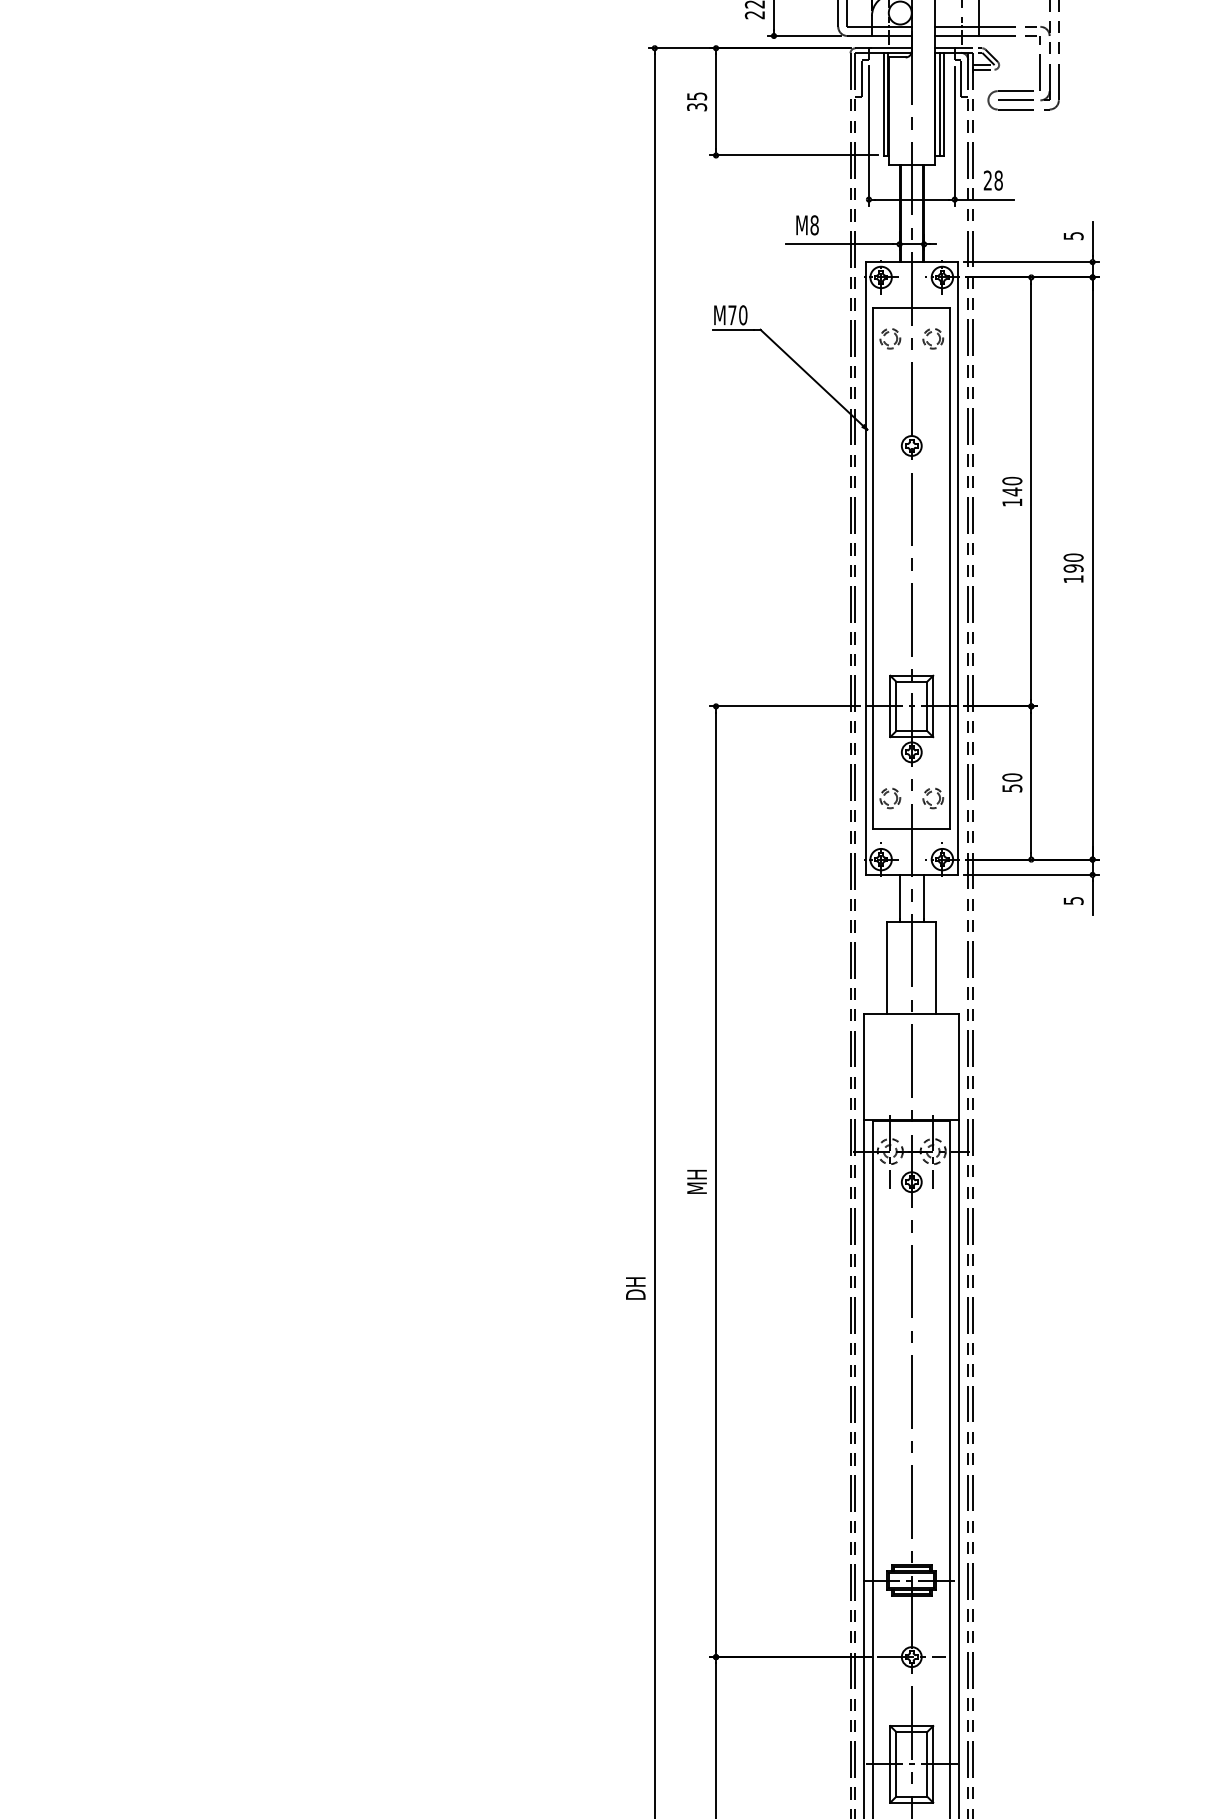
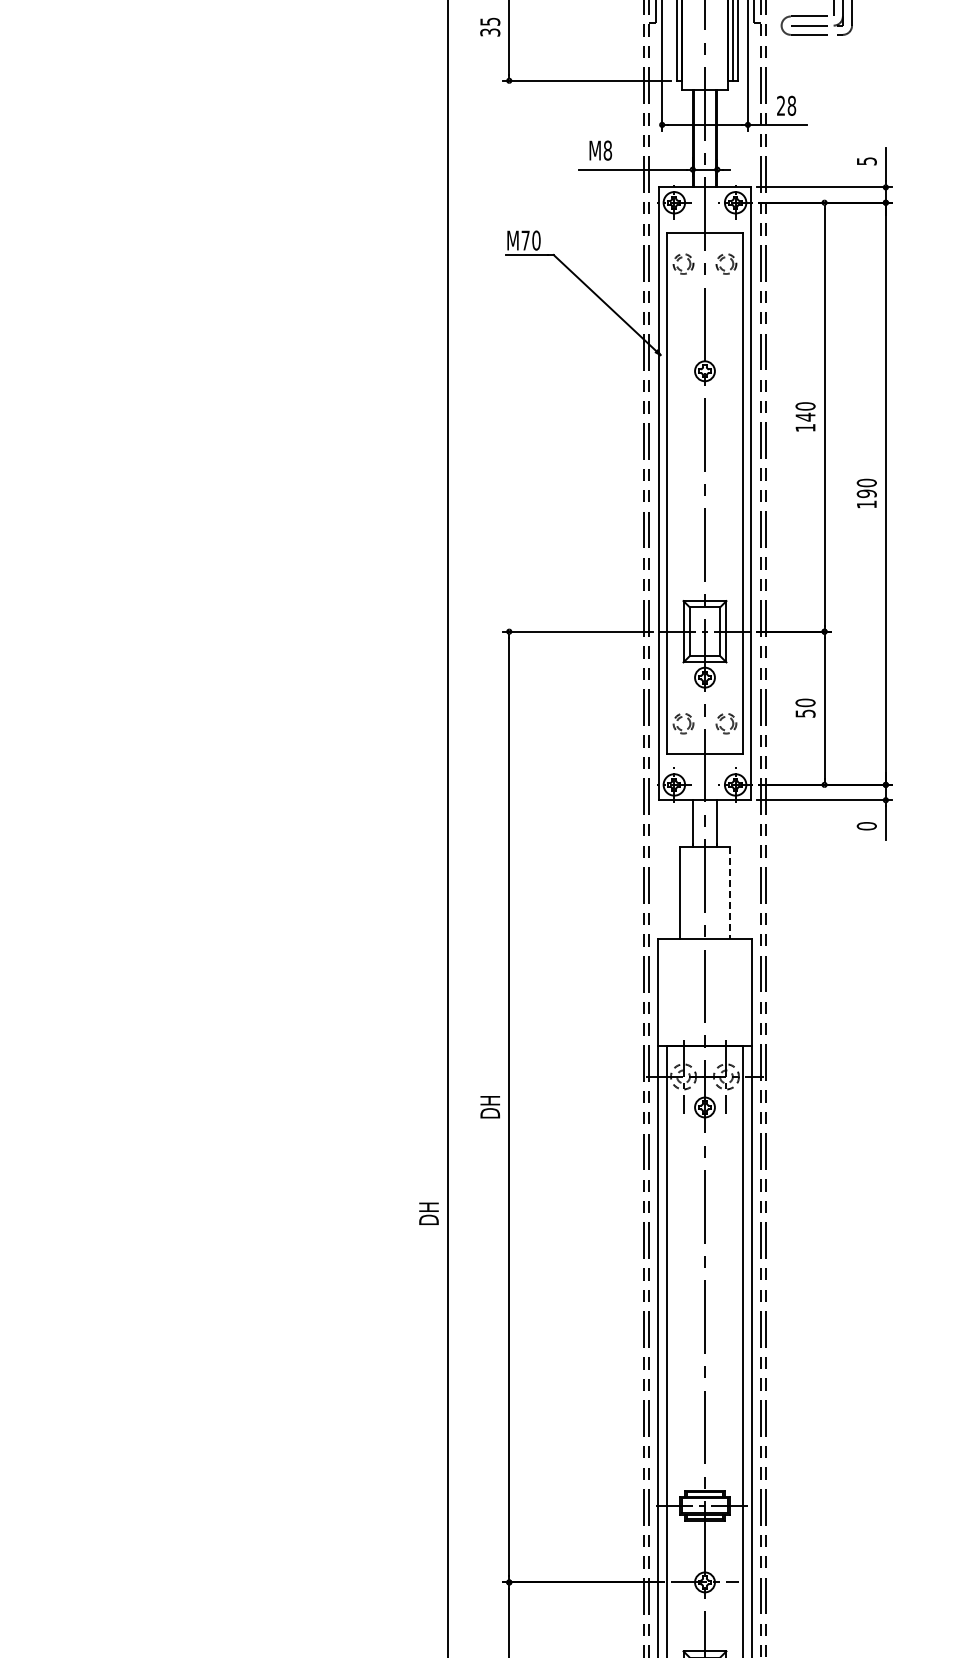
text: (1073, 900) -> (866, 825), 5 -> 0
line: (936, 967) -> (729, 892), solid -> dashed
text: (696, 1181) -> (489, 1106), MH -> DH

